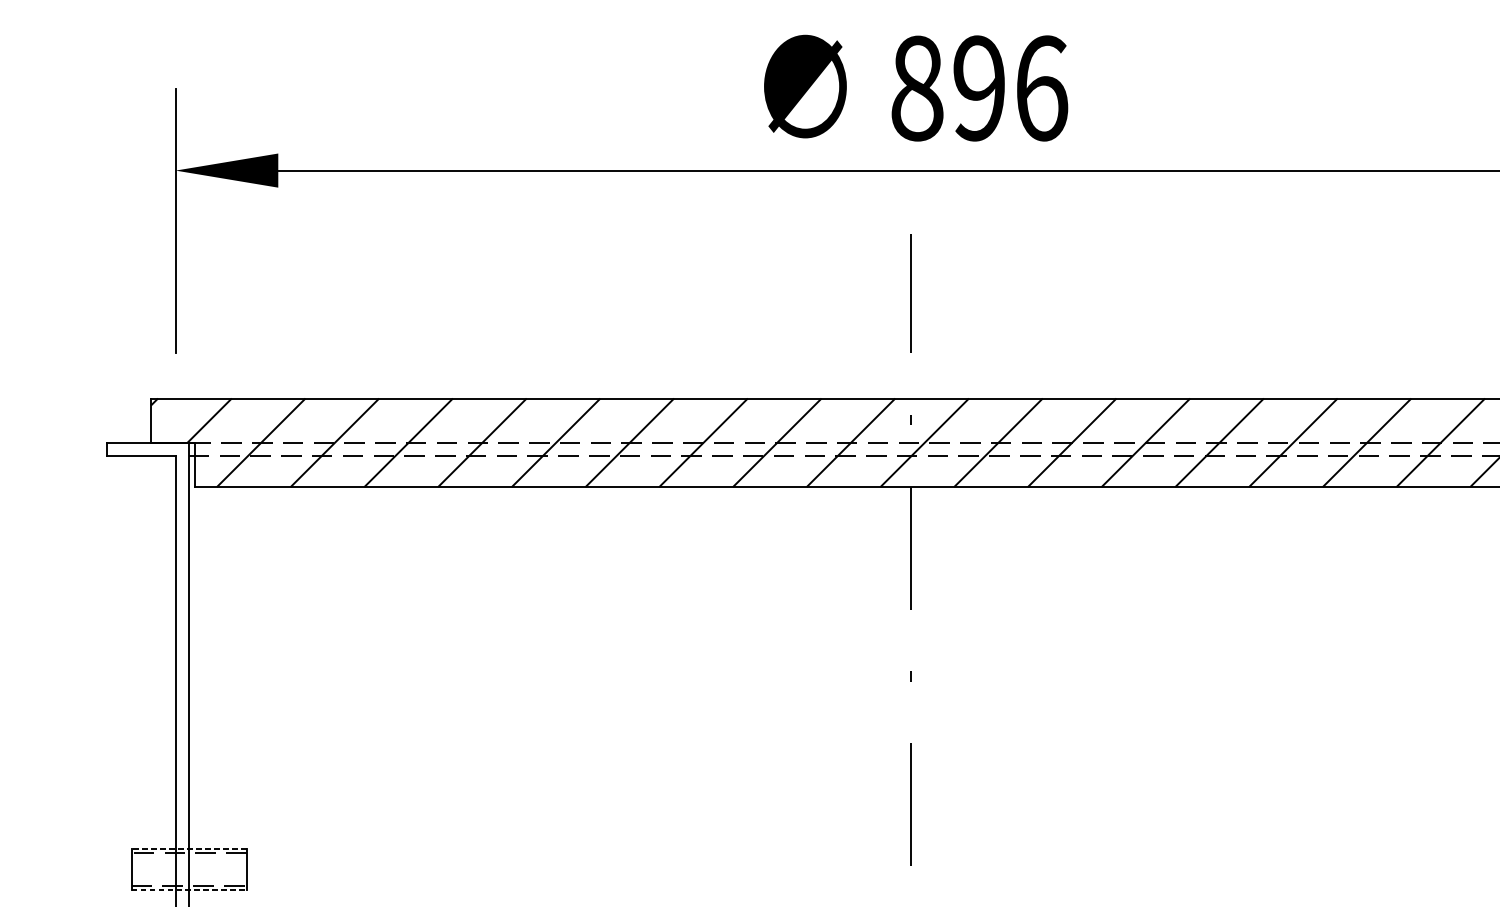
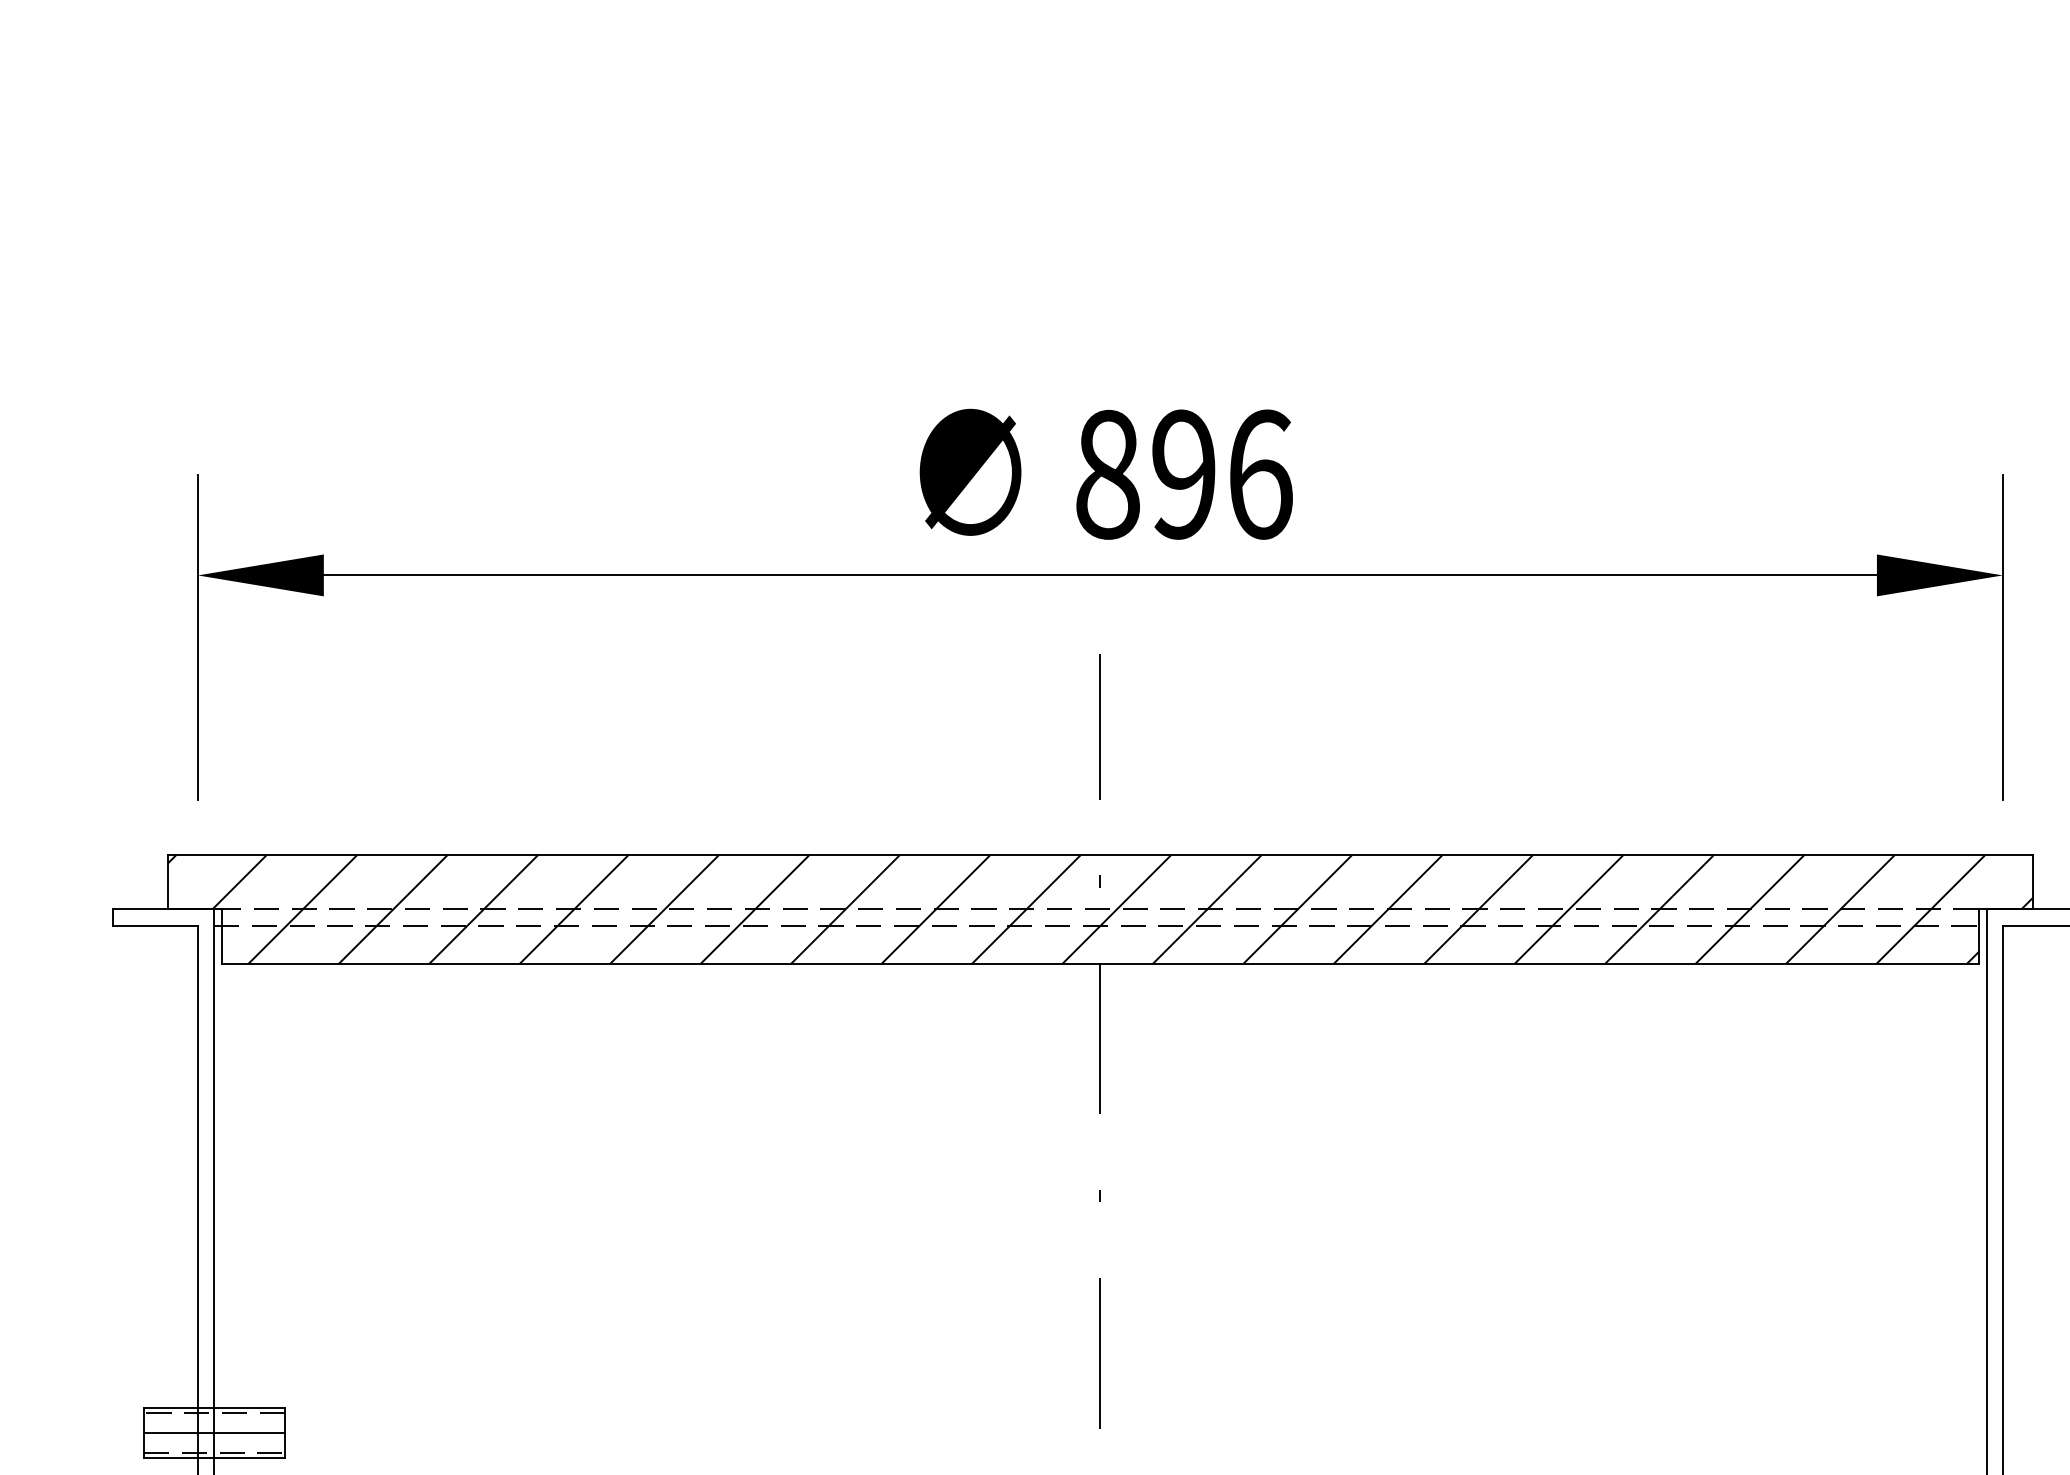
line: (189, 848) -> (214, 1407), dashed -> solid
line: (188, 870) -> (213, 1433), added
line: (189, 890) -> (214, 1458), dashed -> solid

